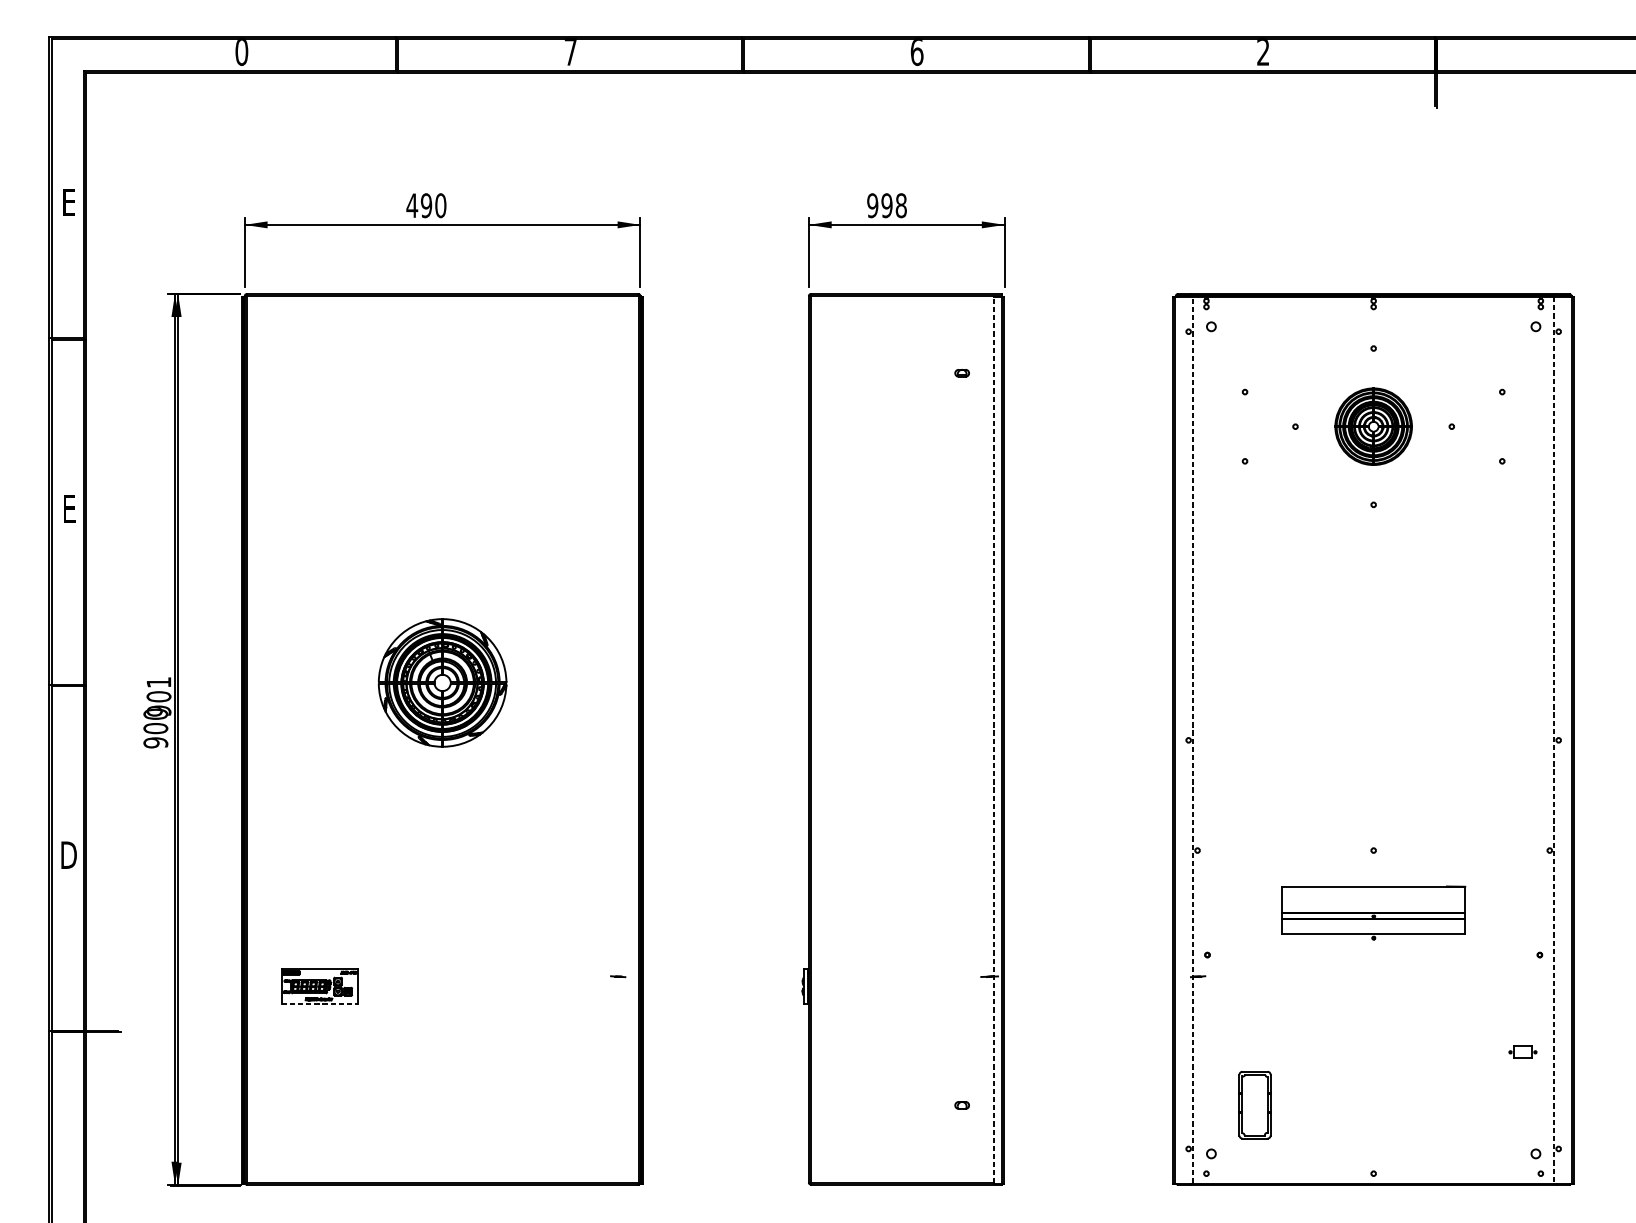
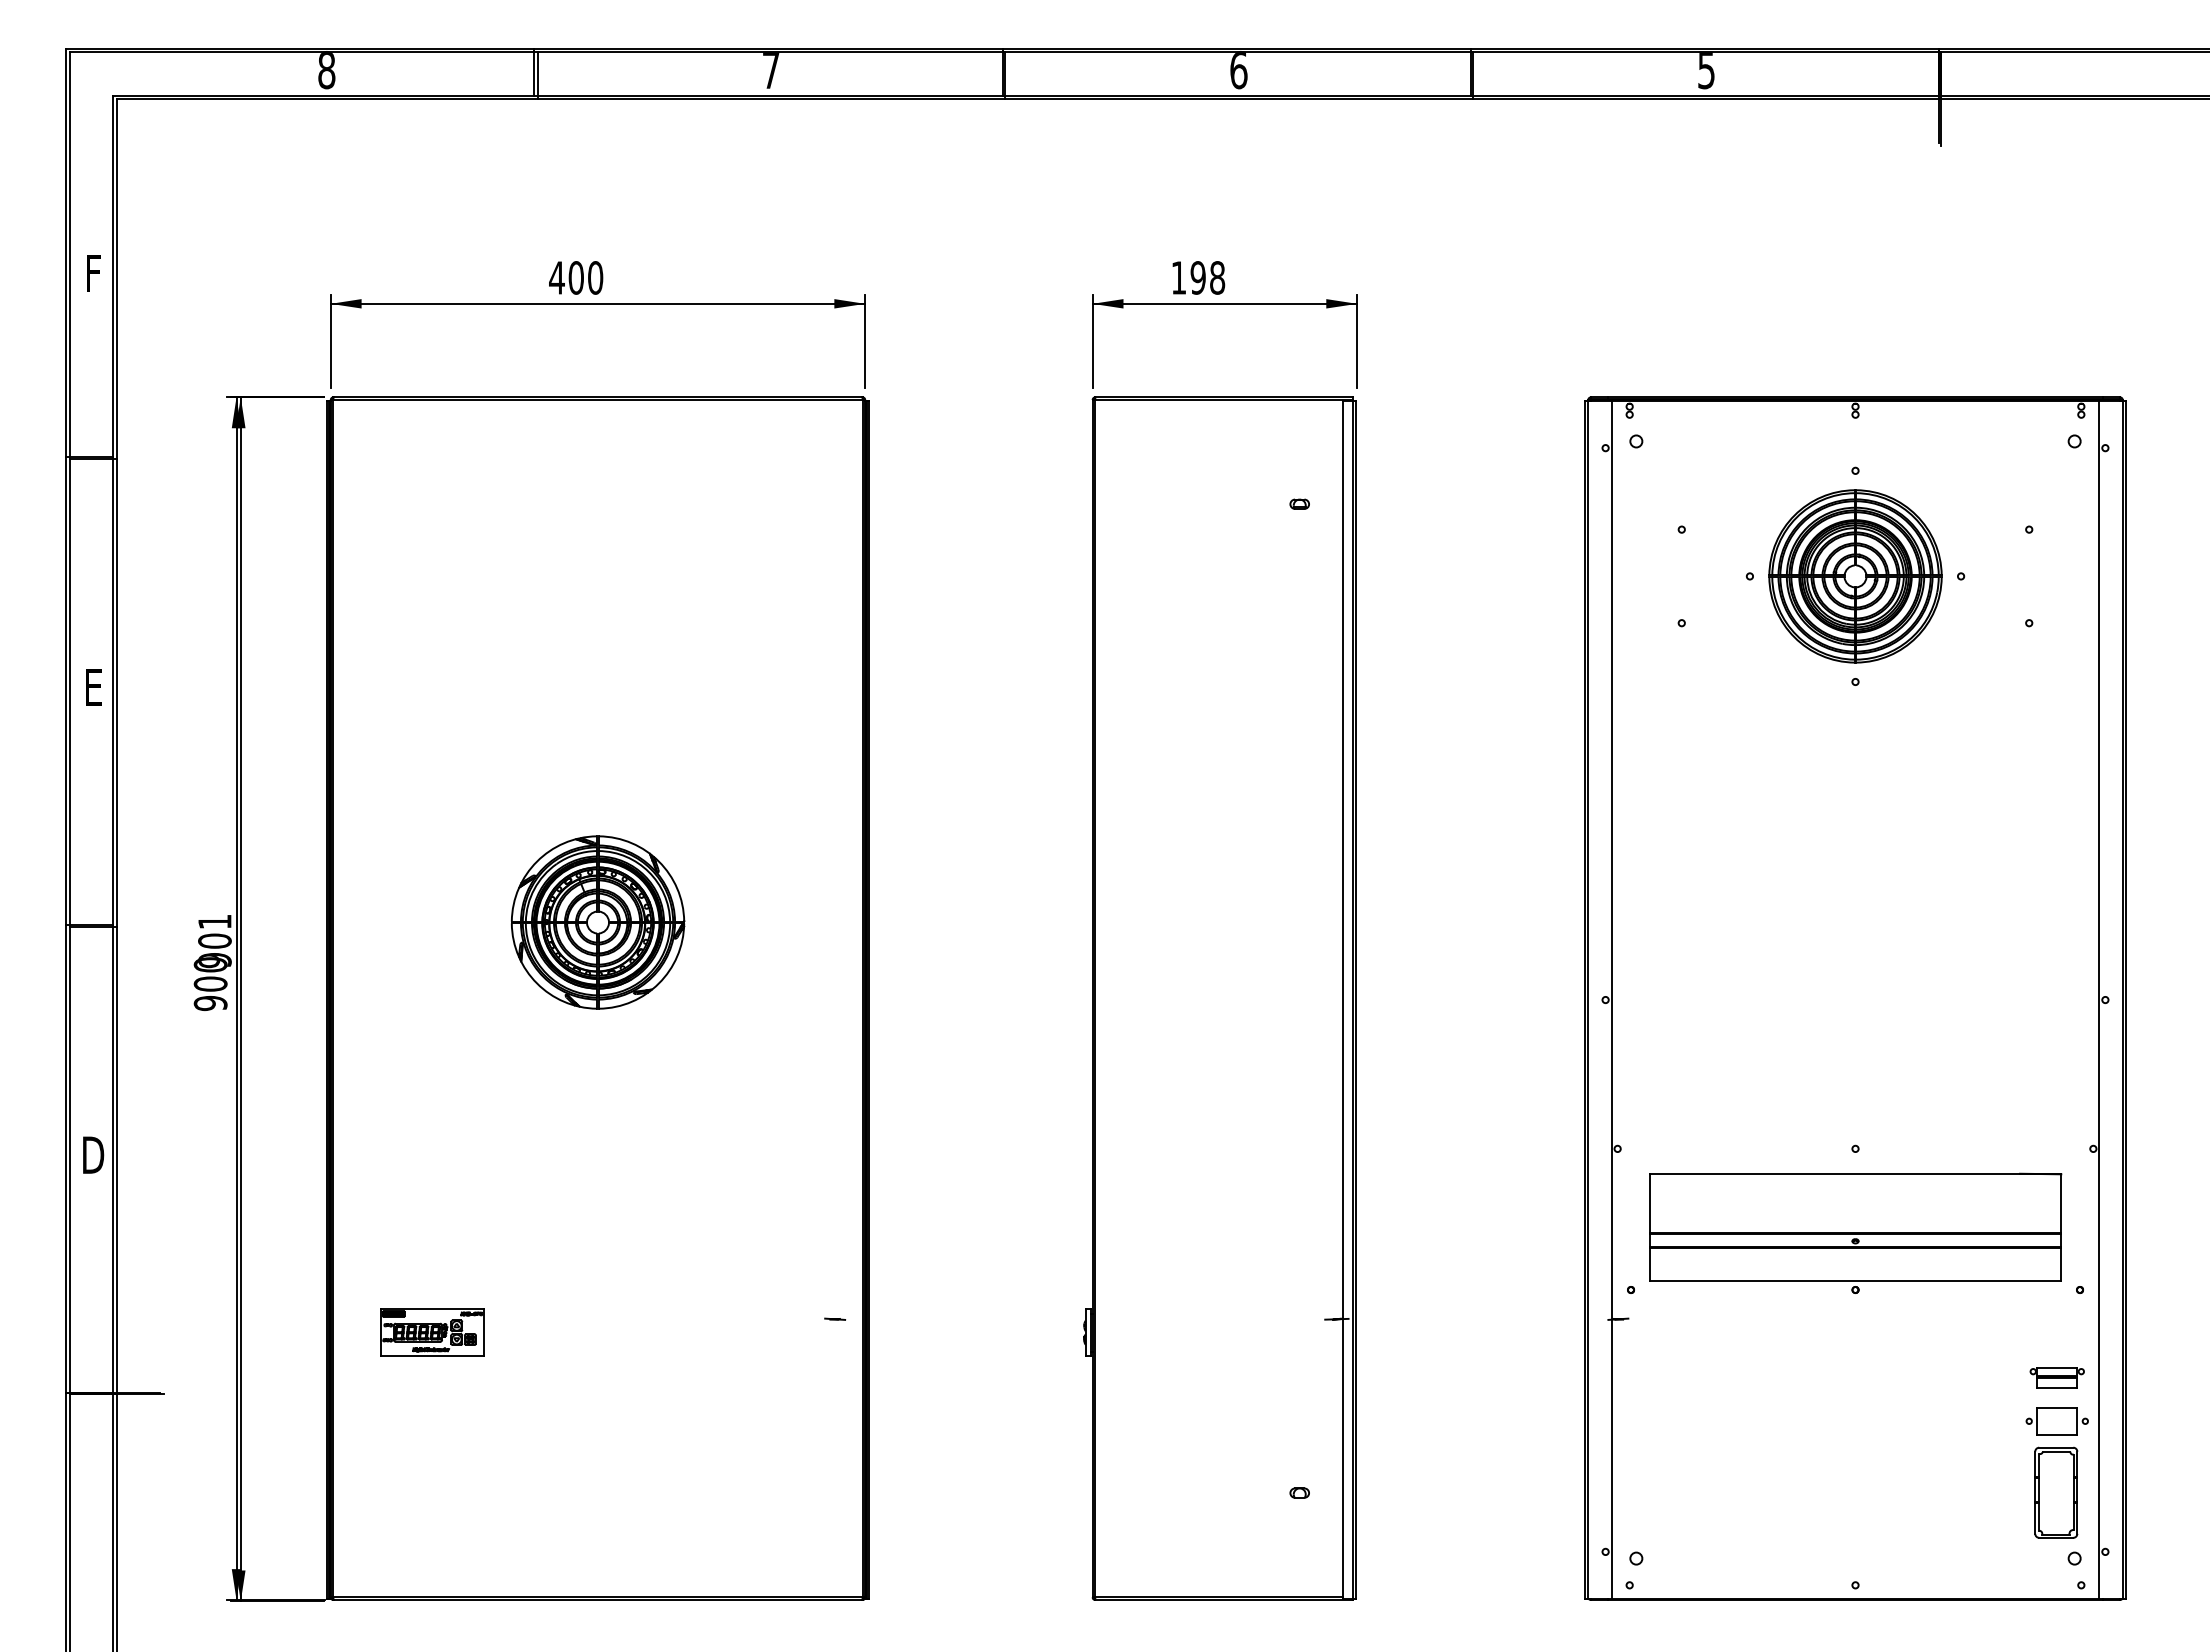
text: (241, 52) -> (326, 71), 0 -> 8
text: (1263, 52) -> (1706, 71), 2 -> 5
text: (69, 202) -> (93, 273), E -> F
text: (425, 205) -> (575, 277), 490 -> 400
text: (872, 205) -> (1178, 277), 998 -> 198
part: (1373, 426) -> (1855, 576), size x1.67
line: (993, 740) -> (1342, 1000), dashed -> solid
line: (1193, 740) -> (1611, 1000), dashed -> solid
line: (1554, 740) -> (2099, 1000), dashed -> solid
part: (1373, 912) -> (1855, 1232), size x1.67
line: (320, 1004) -> (432, 1356), dashed -> solid
part: (1522, 1019) -> (2056, 1377), added
part: (1522, 1052) -> (2056, 1421), size x1.67
part: (1255, 1104) -> (2056, 1492), moved

